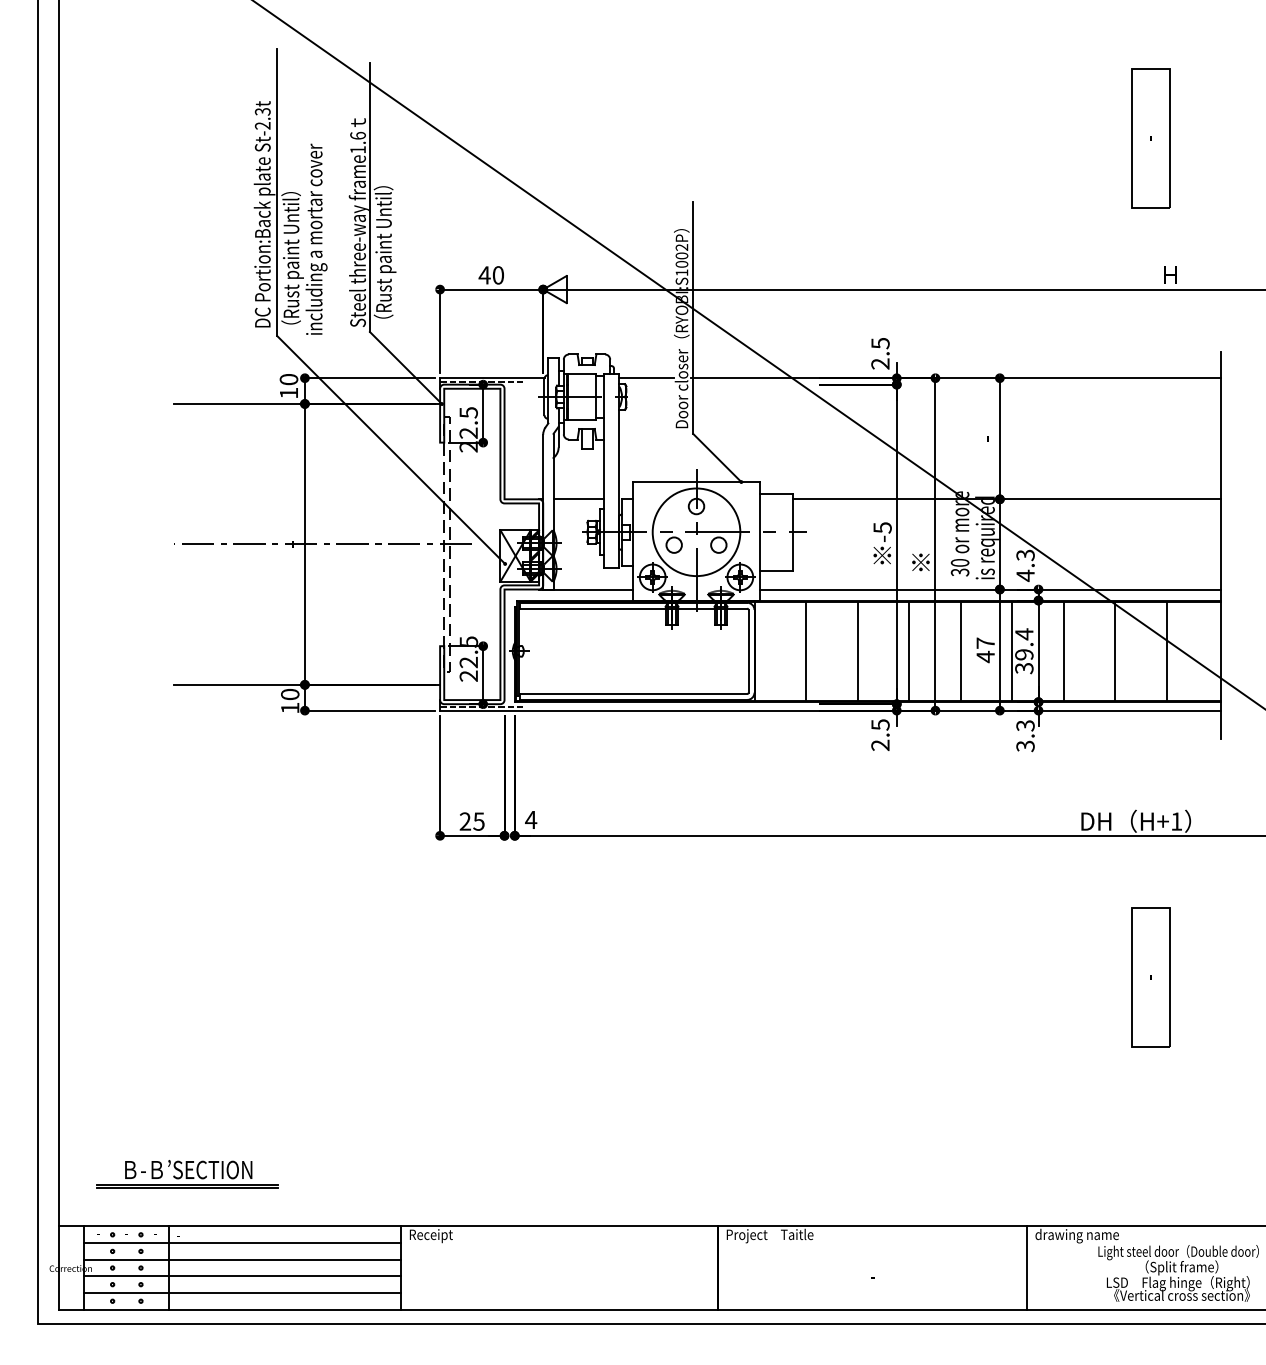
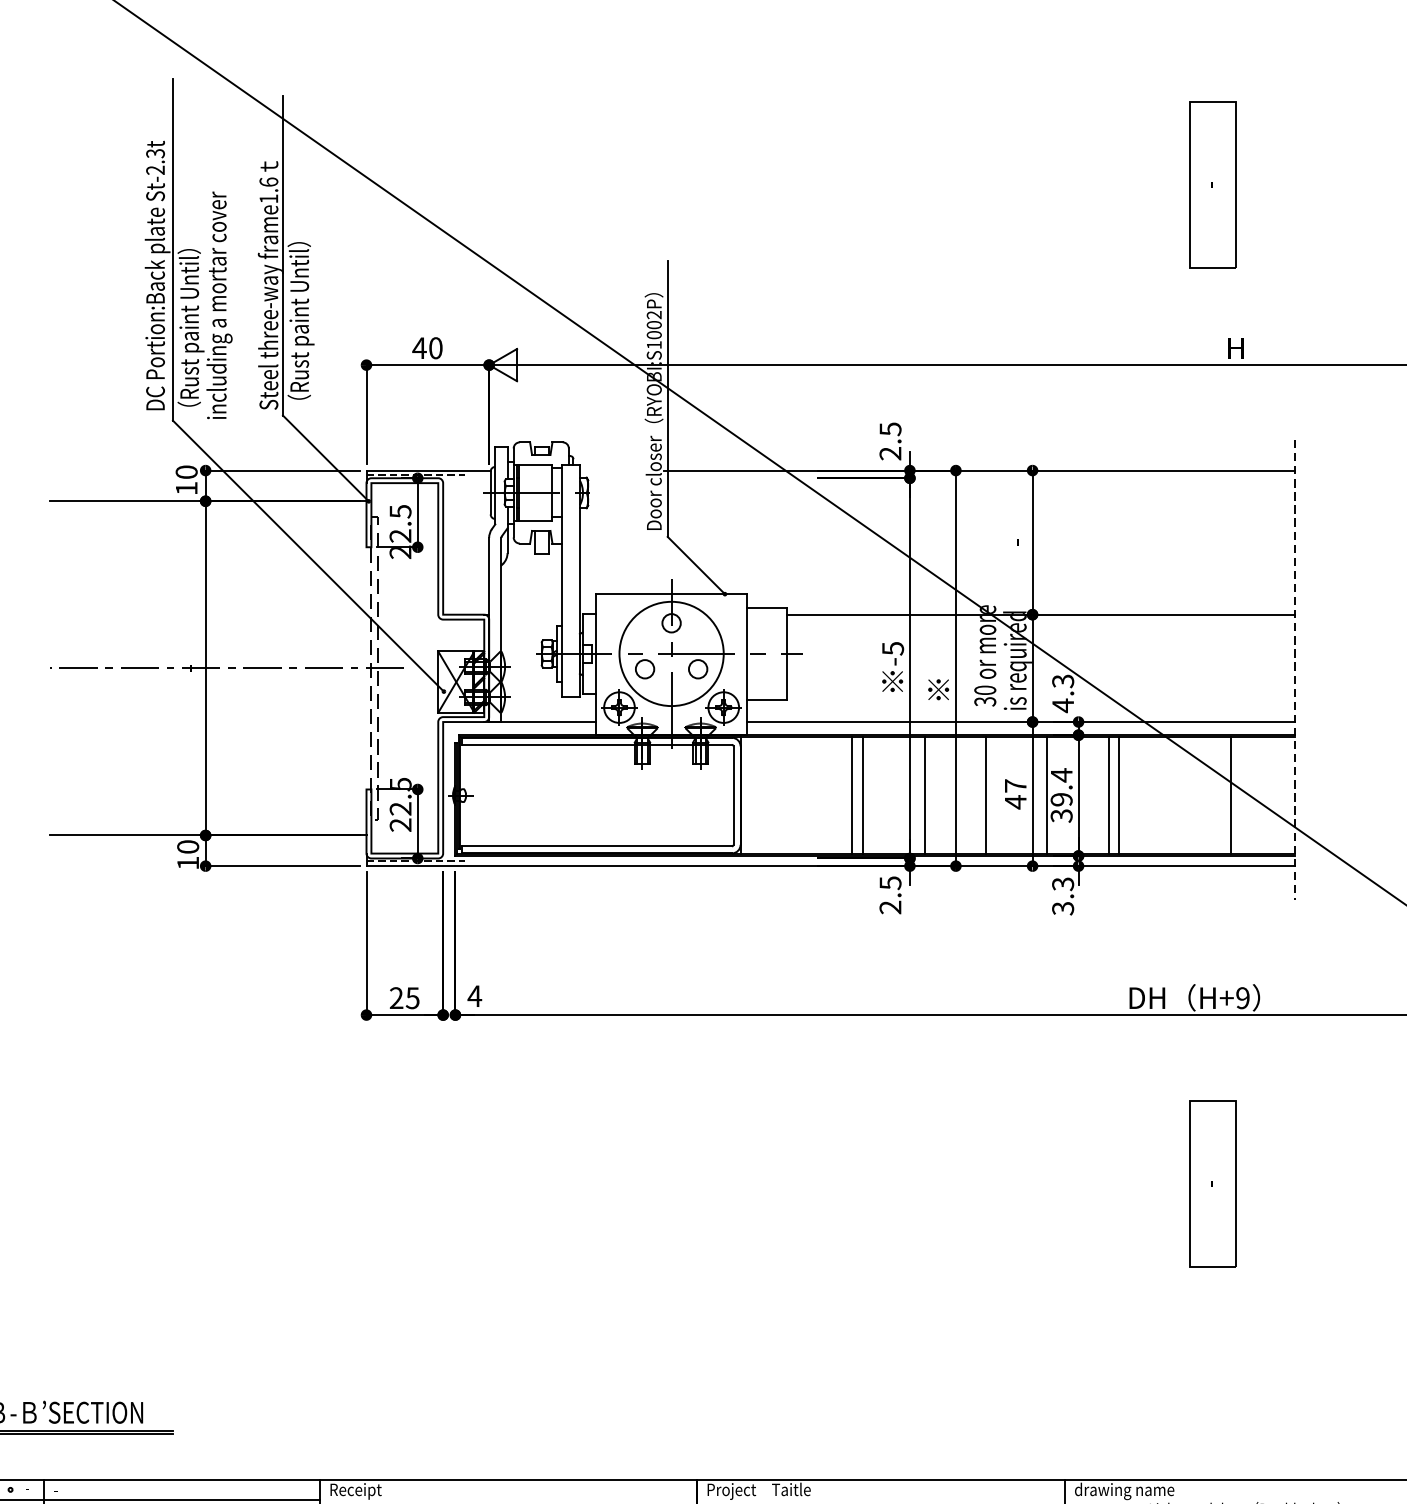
line: (646, 378) -> (612, 470), removed
line: (578, 499) -> (531, 614), removed
line: (1220, 546) -> (1295, 670), solid -> dashed
line: (806, 651) -> (852, 795), moved
line: (1115, 651) -> (1118, 795), moved
text: (1176, 821) -> (1242, 998), H+1 -> H+9

